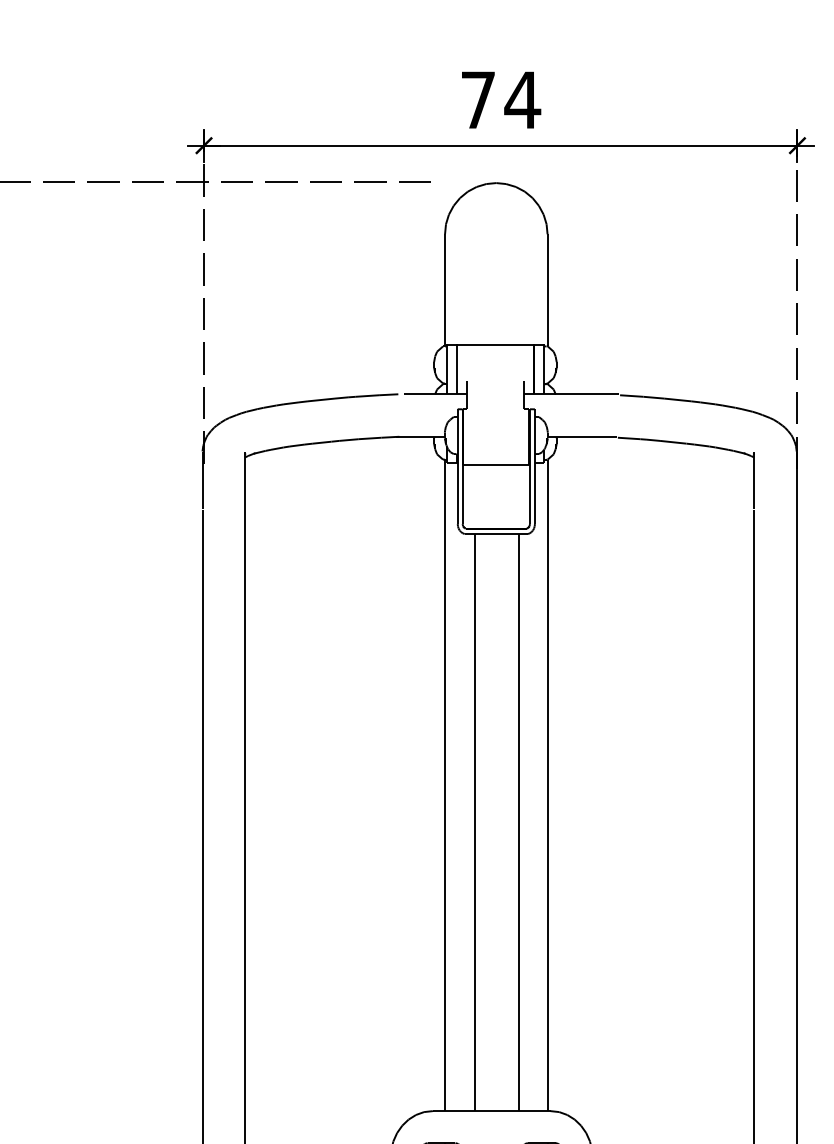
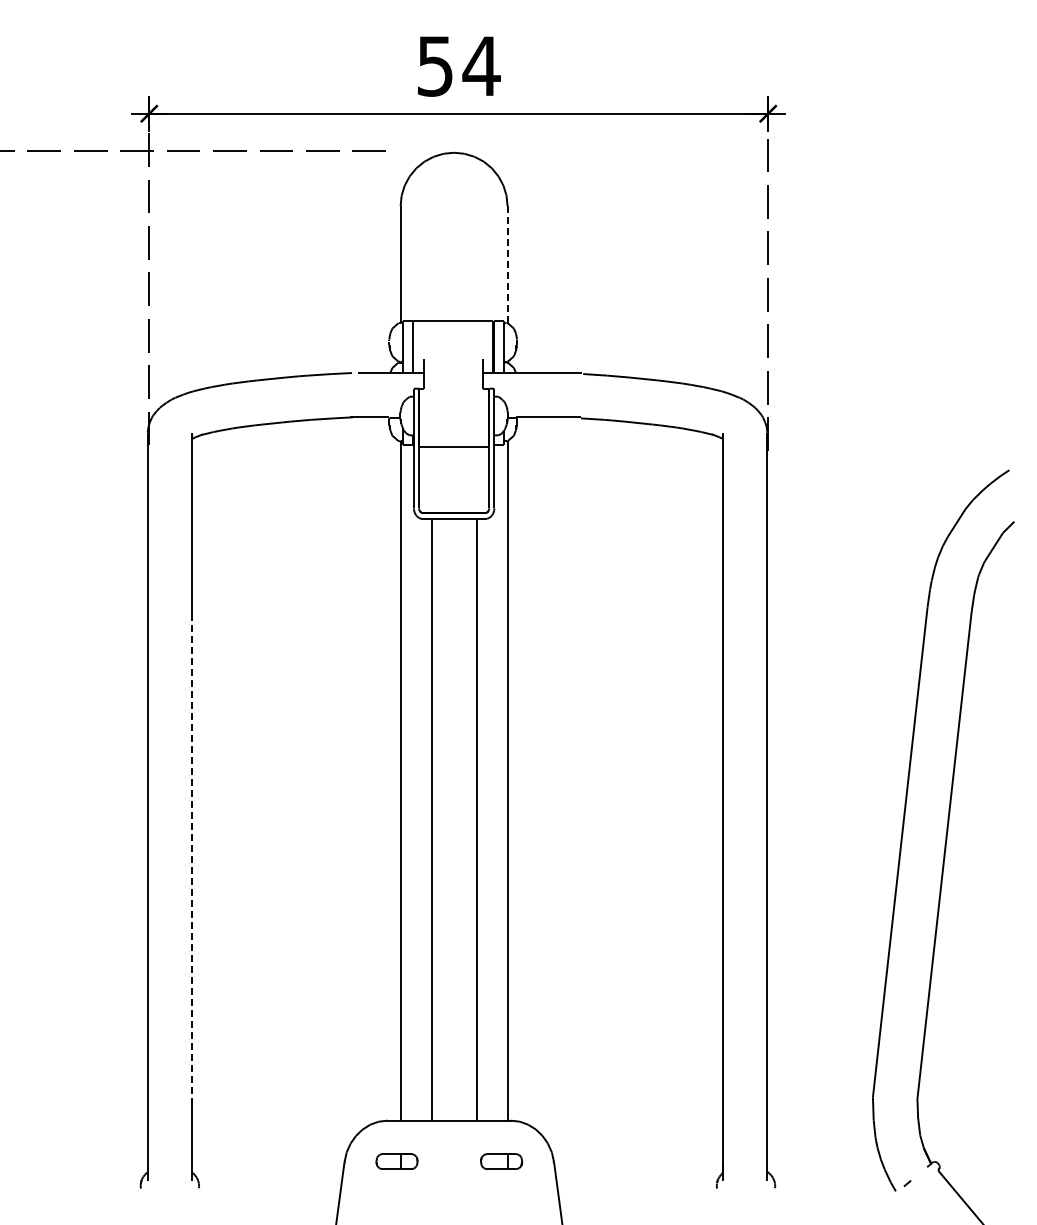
text: (478, 100) -> (435, 66), 74 -> 54
line: (547, 291) -> (507, 265), solid -> dashed
line: (245, 859) -> (192, 858), solid -> dashed

